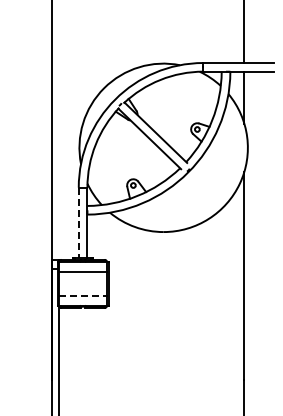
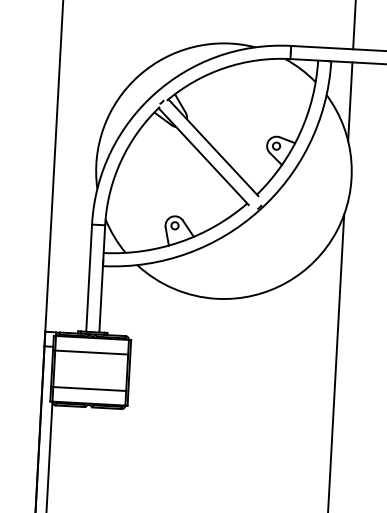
line: (78, 223) -> (88, 278), dashed -> solid
line: (83, 295) -> (90, 388), dashed -> solid

